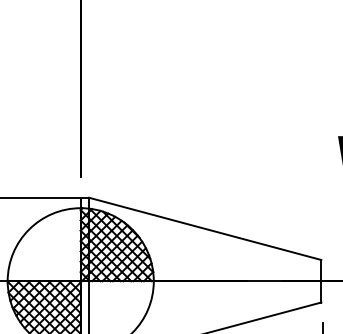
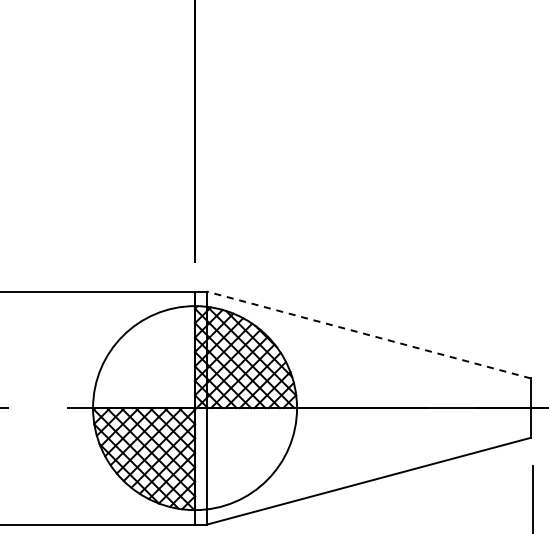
line: (204, 229) -> (368, 335), solid -> dashed

